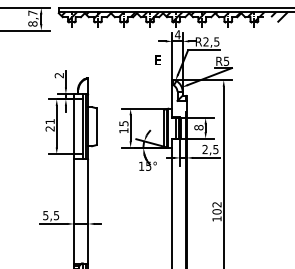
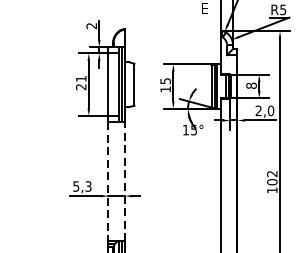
text: (215, 149) -> (270, 110), 2,5 -> 2,0
line: (88, 210) -> (125, 180), solid -> dashed
line: (73, 211) -> (107, 181), solid -> dashed
text: (56, 215) -> (88, 186), 5,5 -> 5,3

